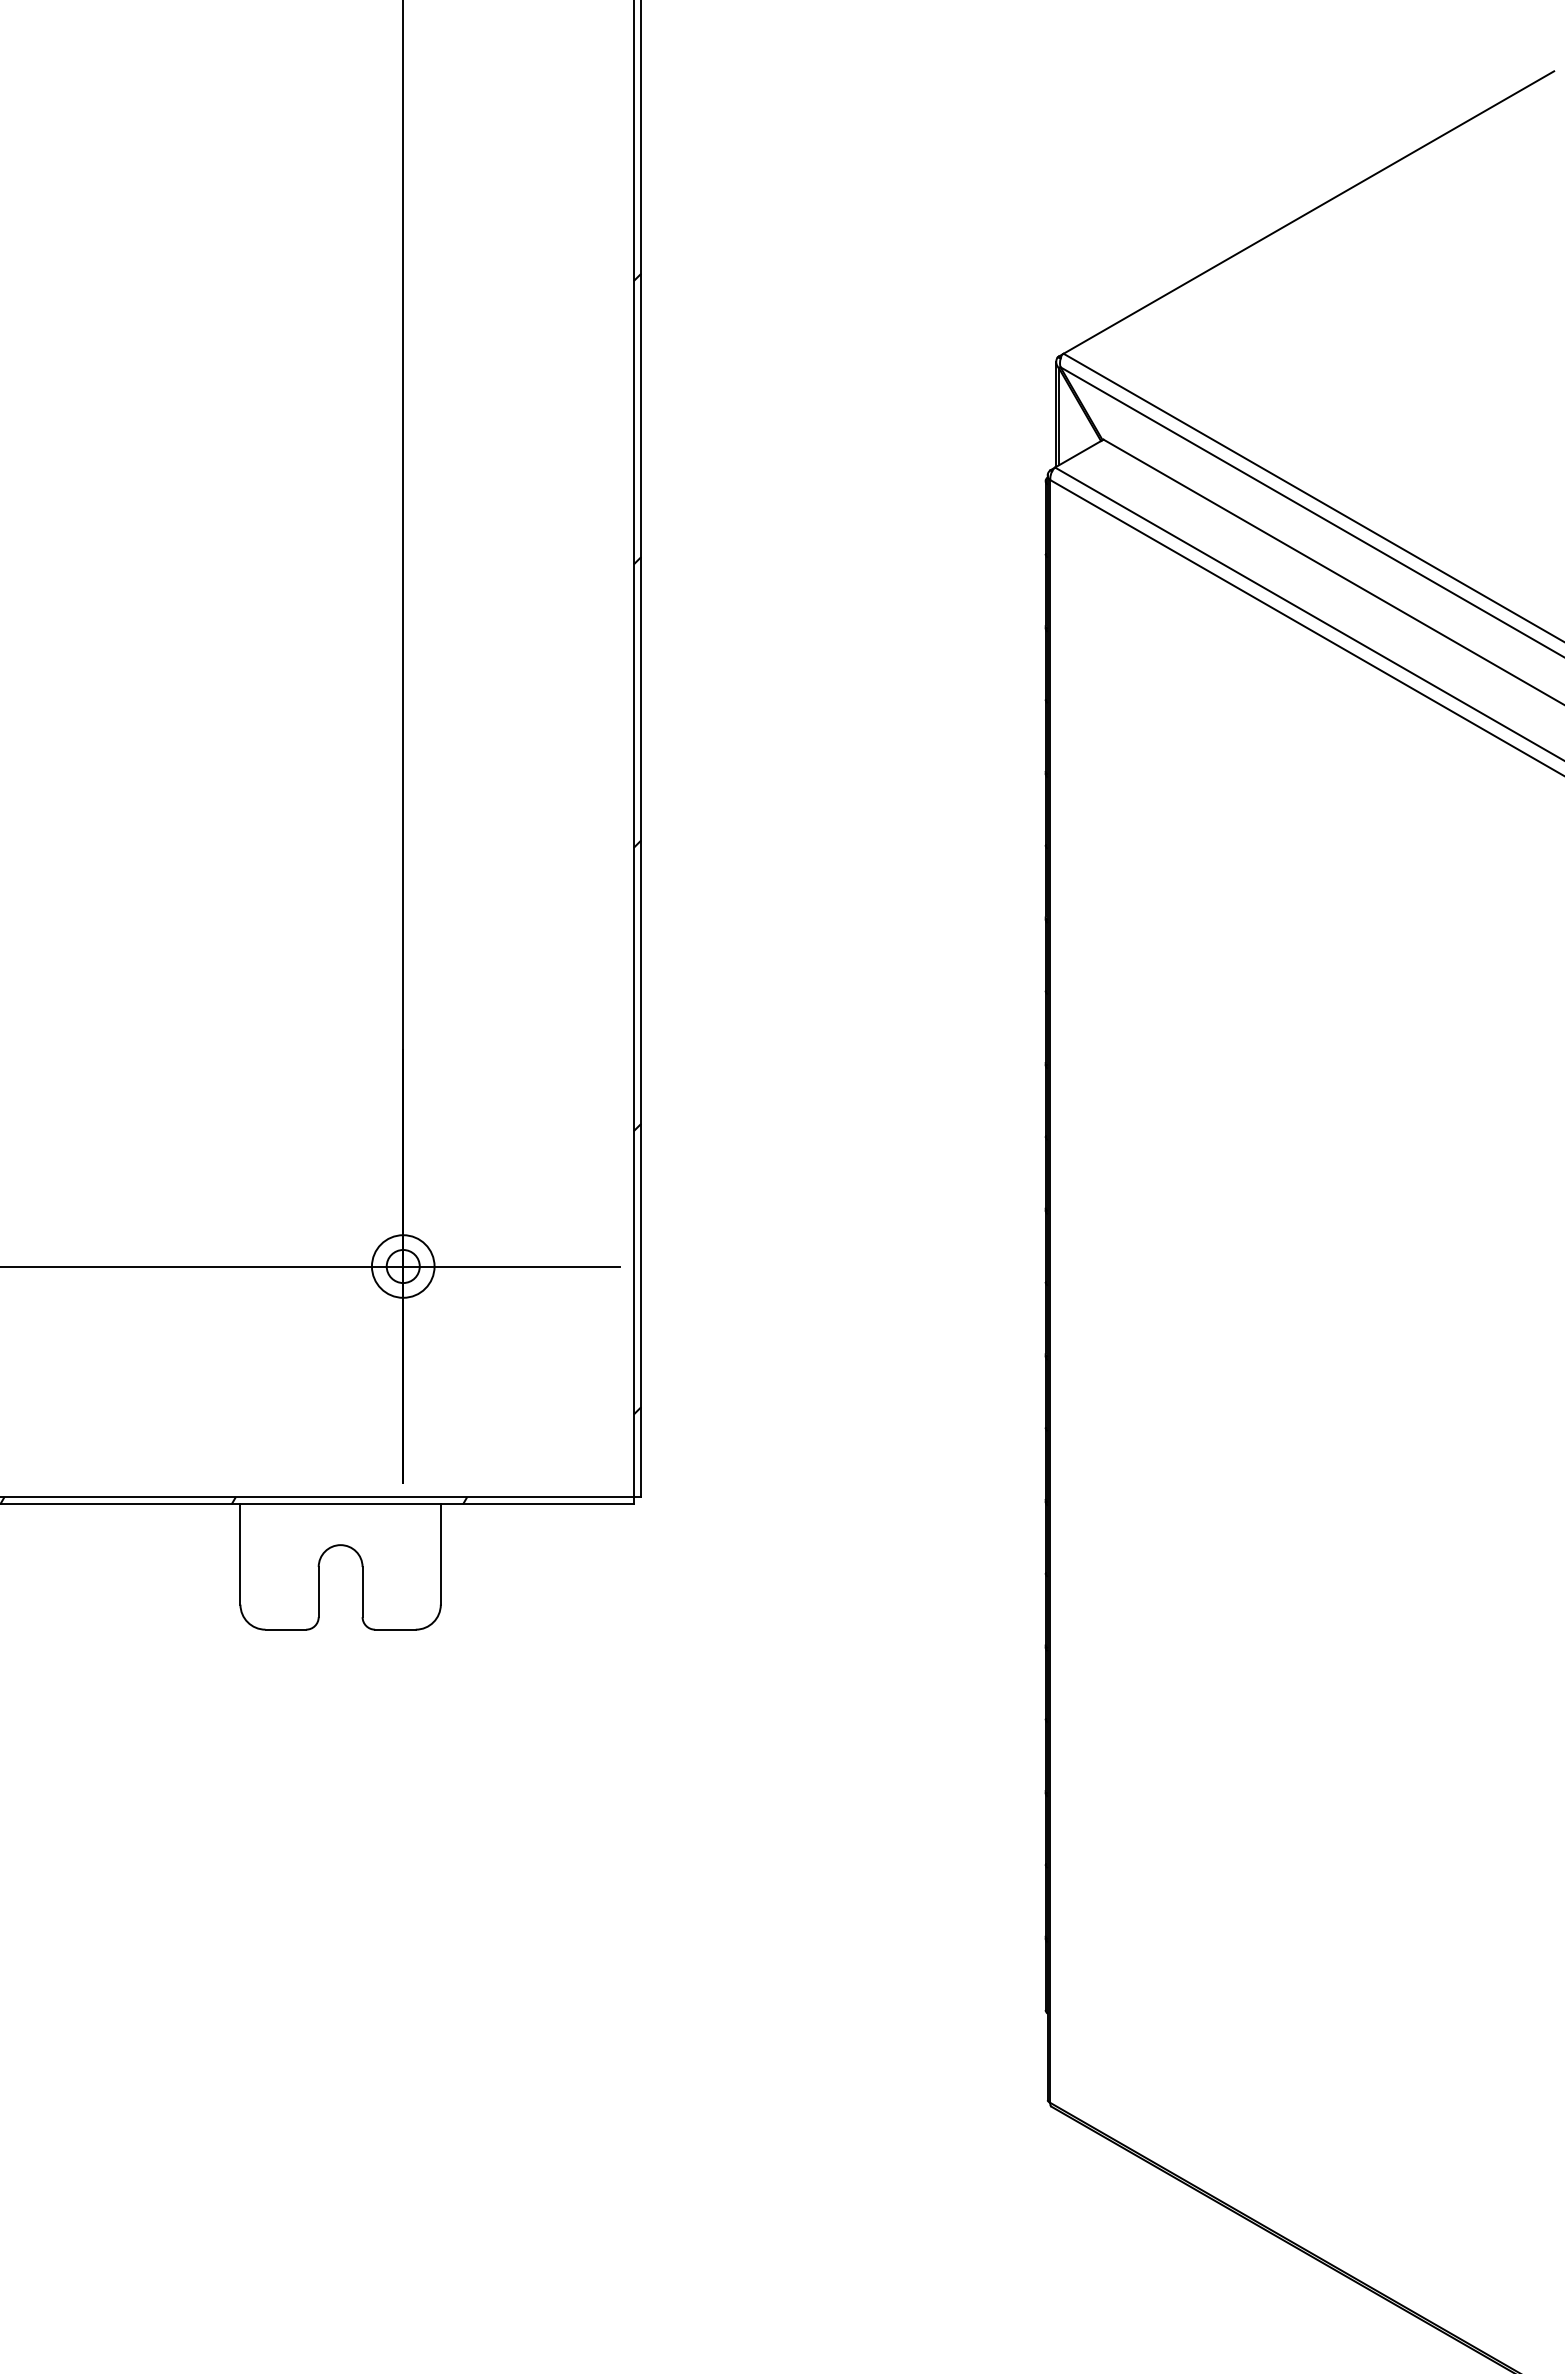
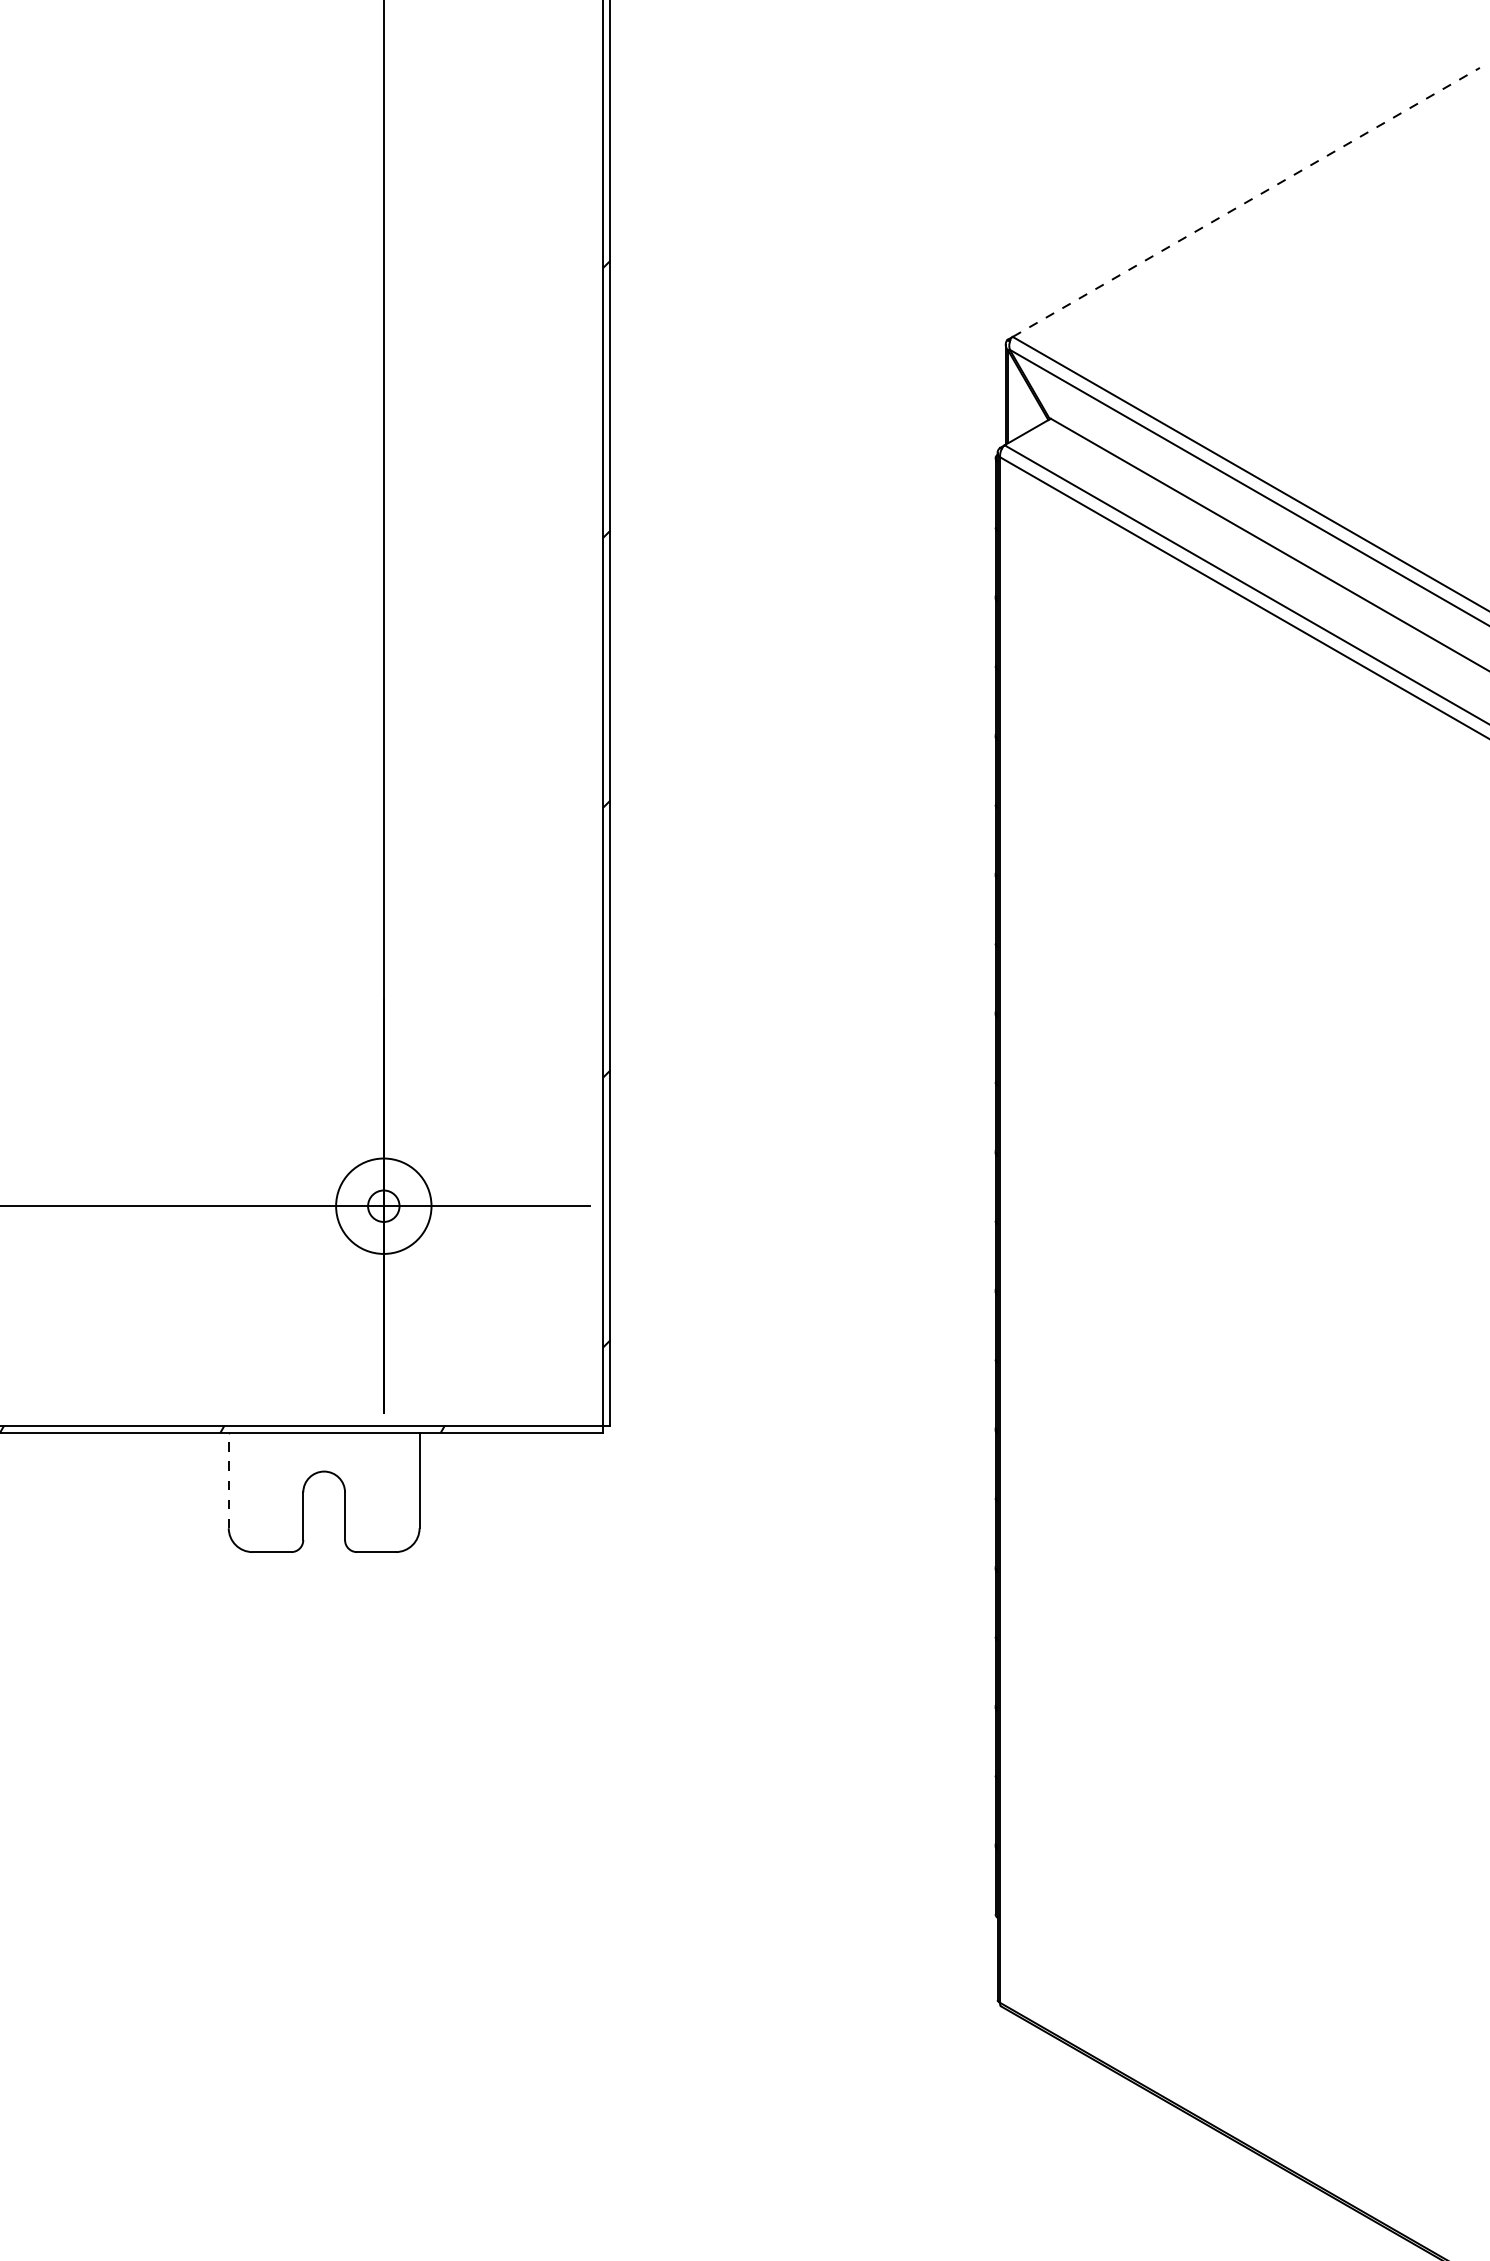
line: (1309, 212) -> (1246, 202), solid -> dashed
circle: (402, 1266) -> (383, 1206), size x1.6
line: (240, 1554) -> (228, 1480), solid -> dashed

